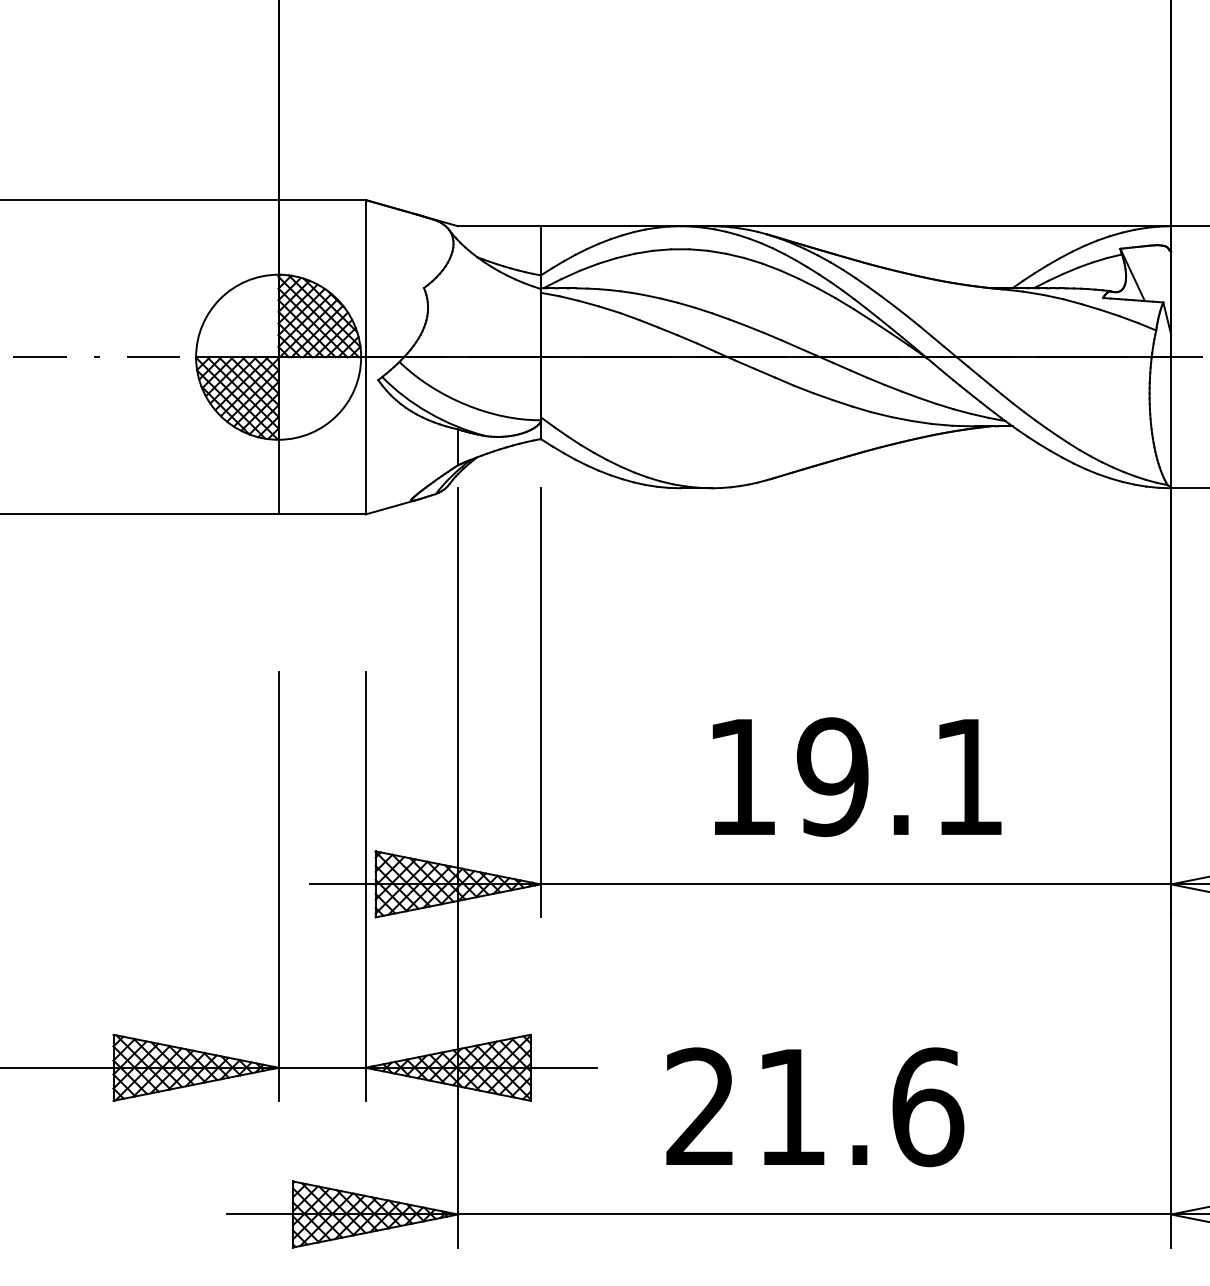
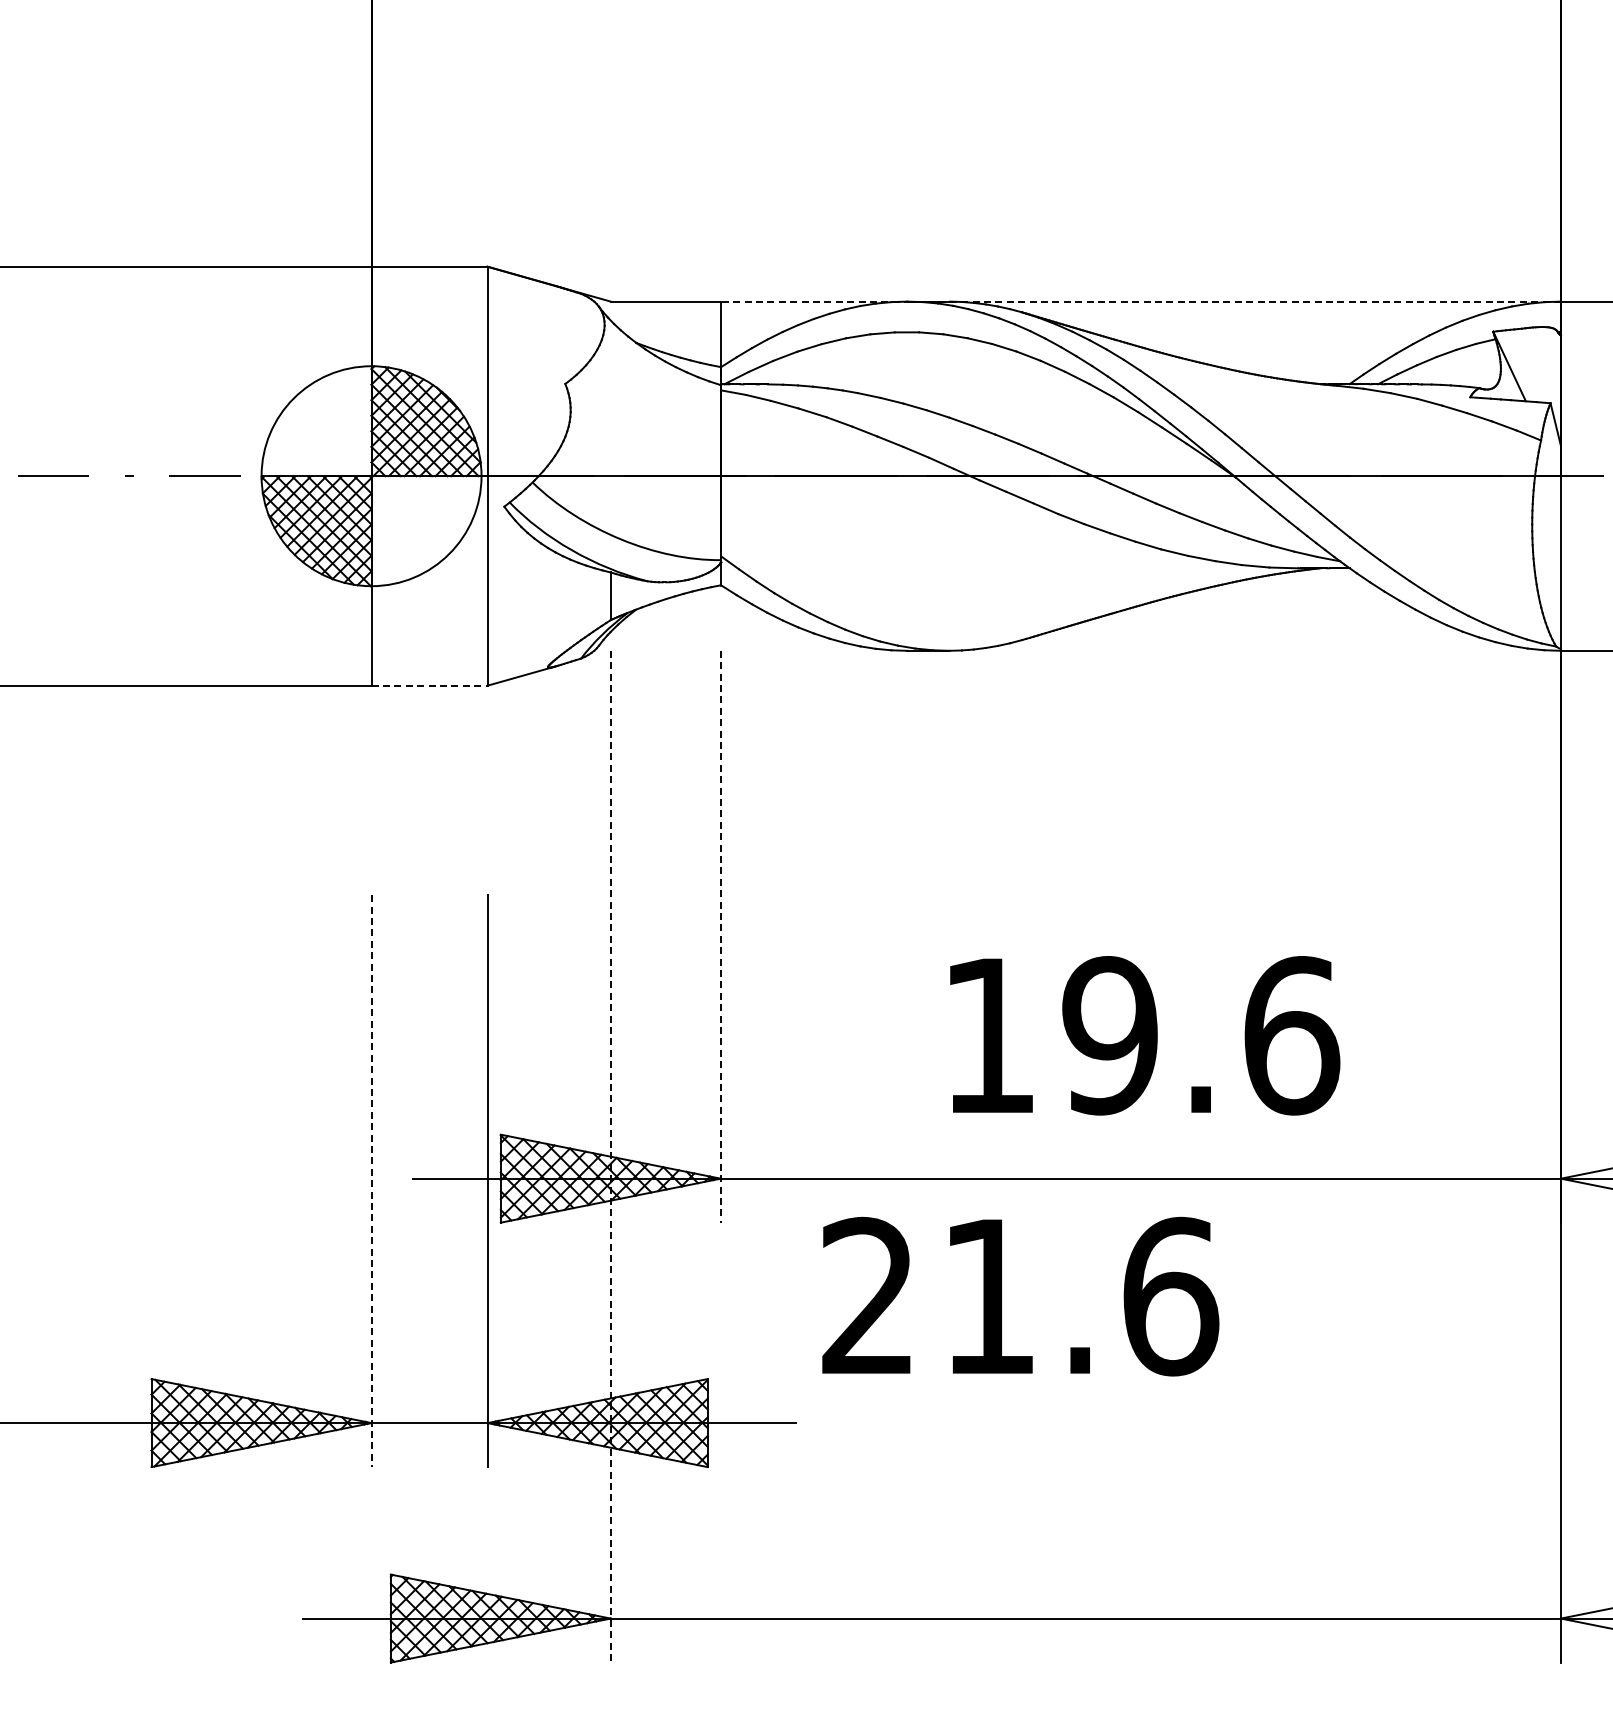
line: (855, 226) -> (1140, 301), solid -> dashed
line: (322, 514) -> (430, 685), solid -> dashed
line: (540, 702) -> (720, 936), solid -> dashed
text: (969, 776) -> (1292, 1035), 19.1 -> 19.6
line: (457, 867) -> (610, 1156), solid -> dashed
line: (278, 886) -> (371, 1181), solid -> dashed
text: (815, 1107) -> (1020, 1296), moved

